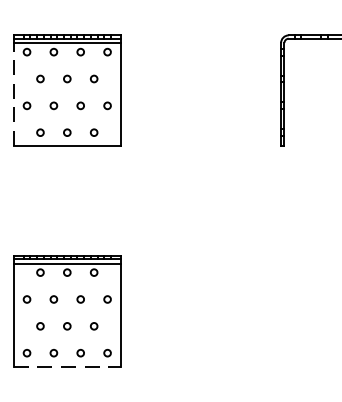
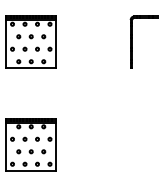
line: (14, 95) -> (6, 44), dashed -> solid
line: (67, 366) -> (31, 170), dashed -> solid

